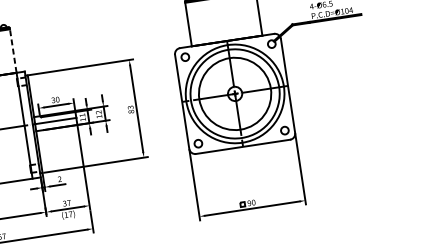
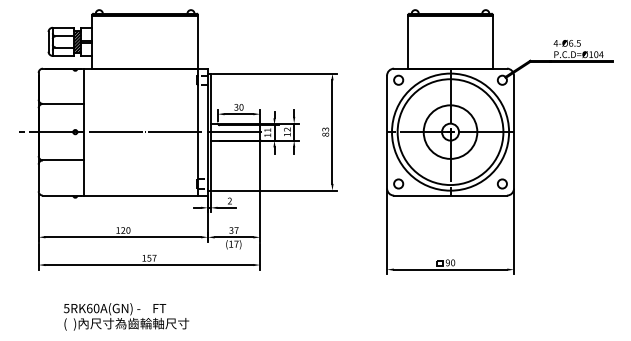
line: (13, 50) -> (198, 41), dashed -> solid
circle: (235, 93) -> (450, 131), size x0.62

